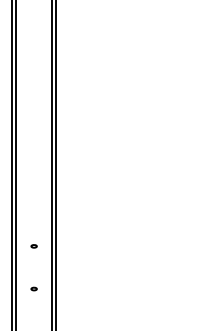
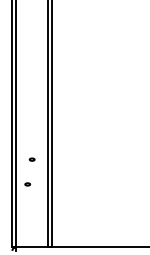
part: (33, 288) -> (27, 183), moved

